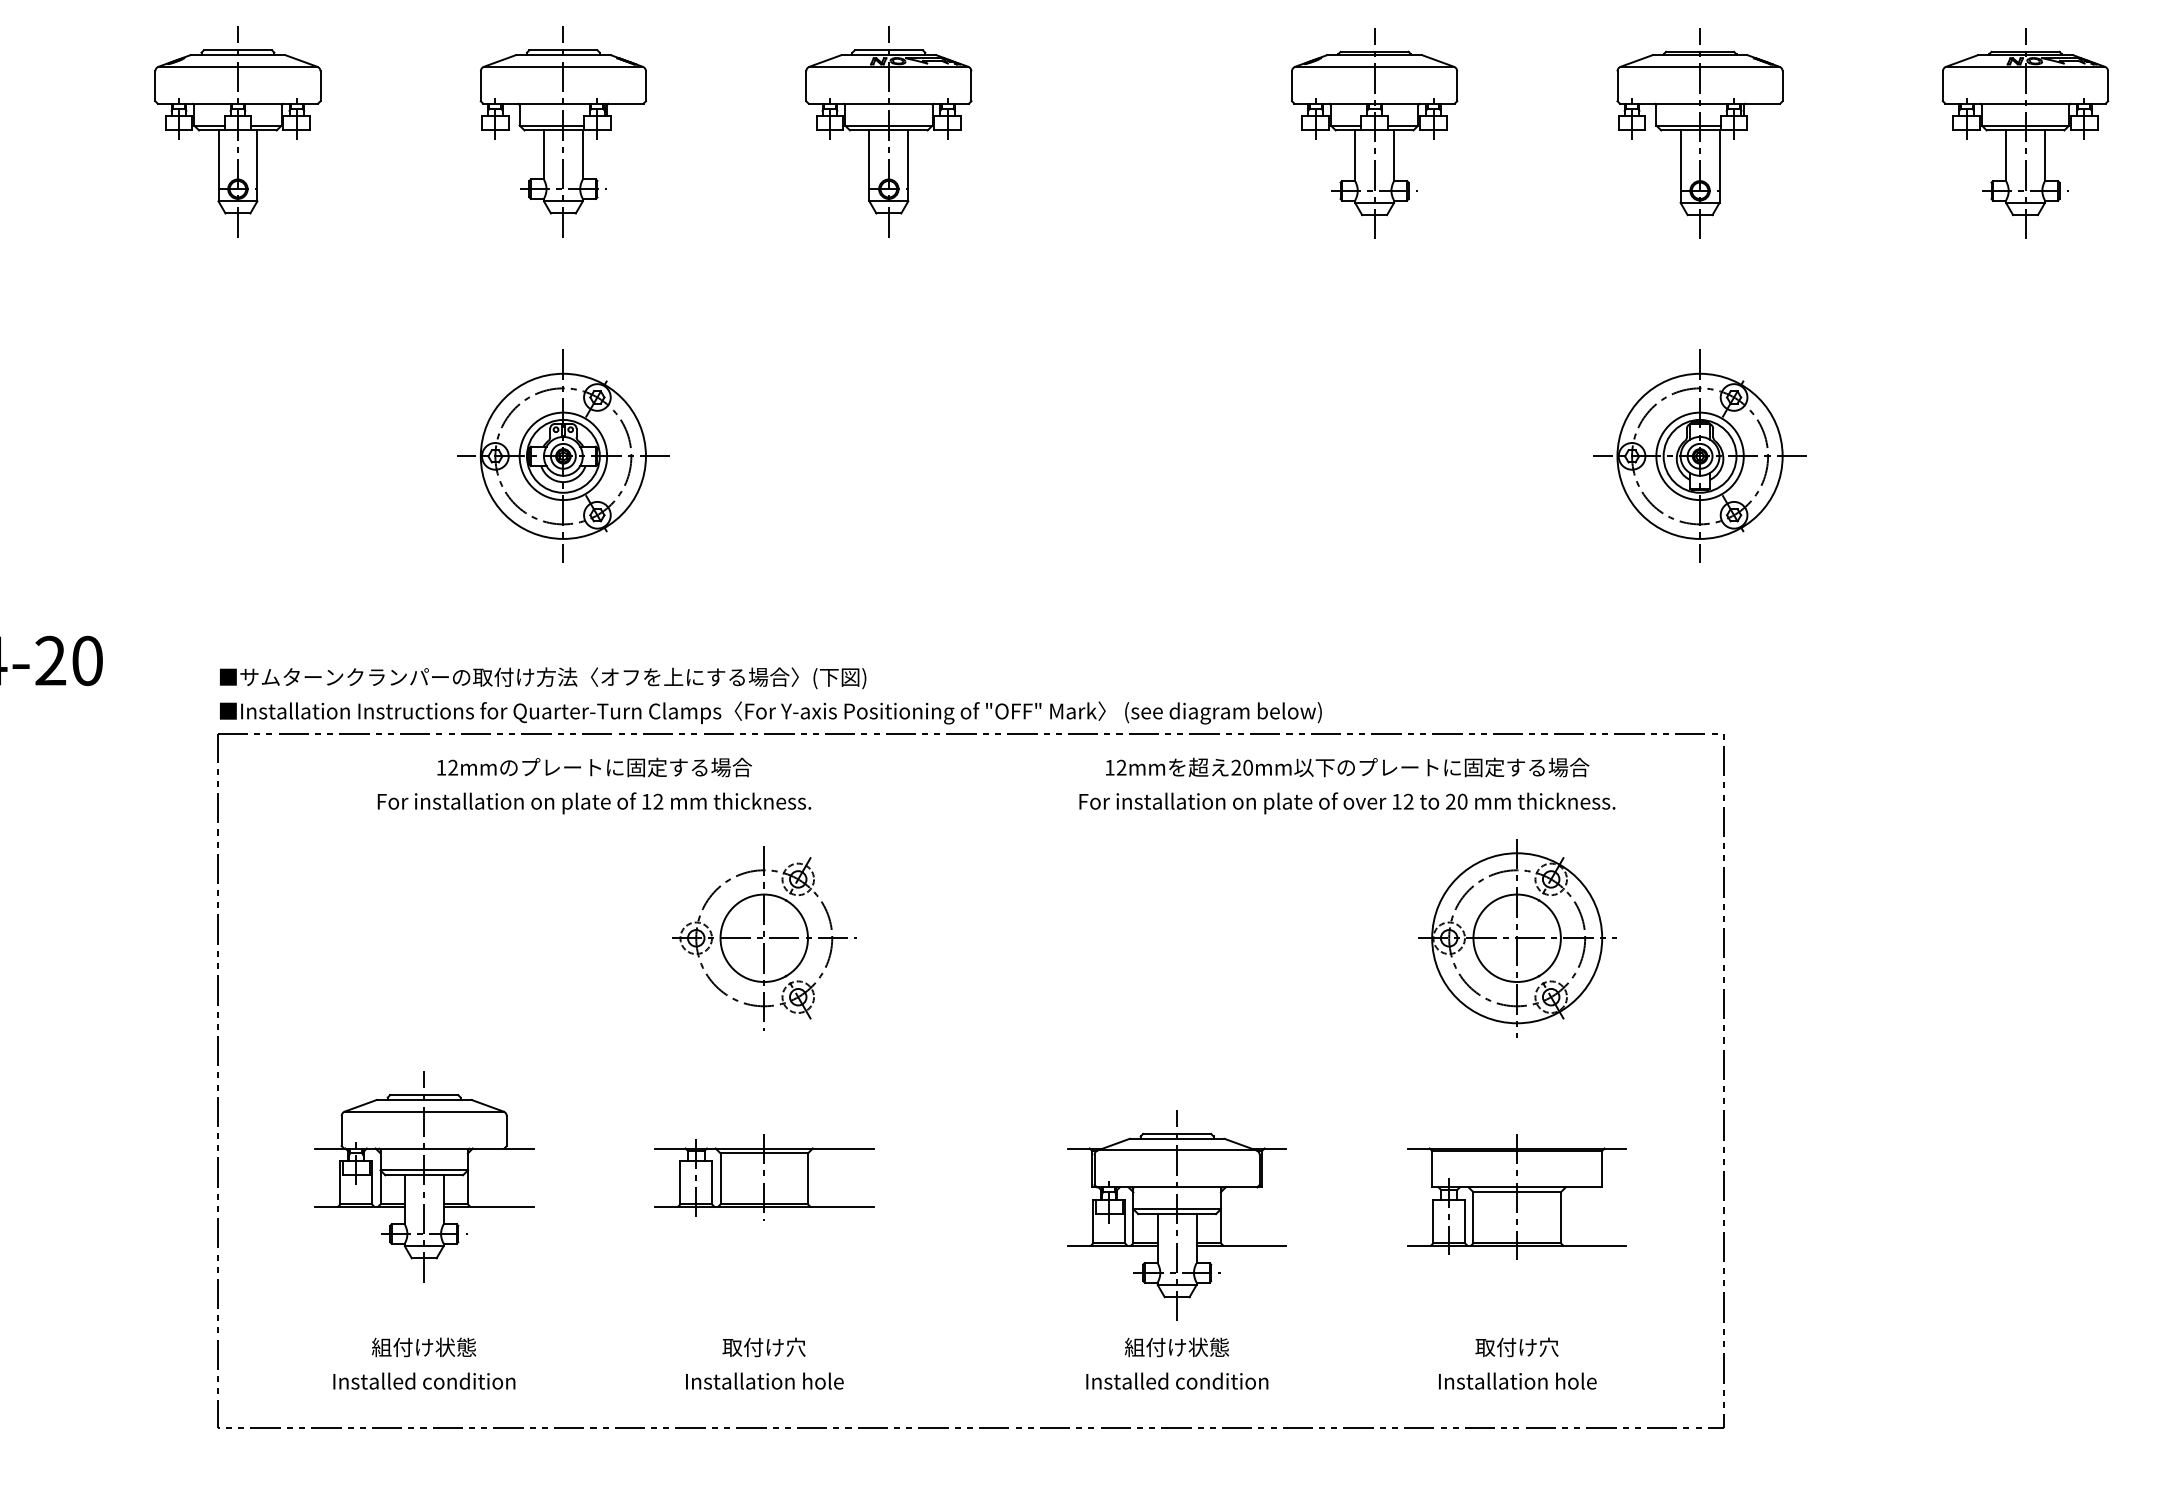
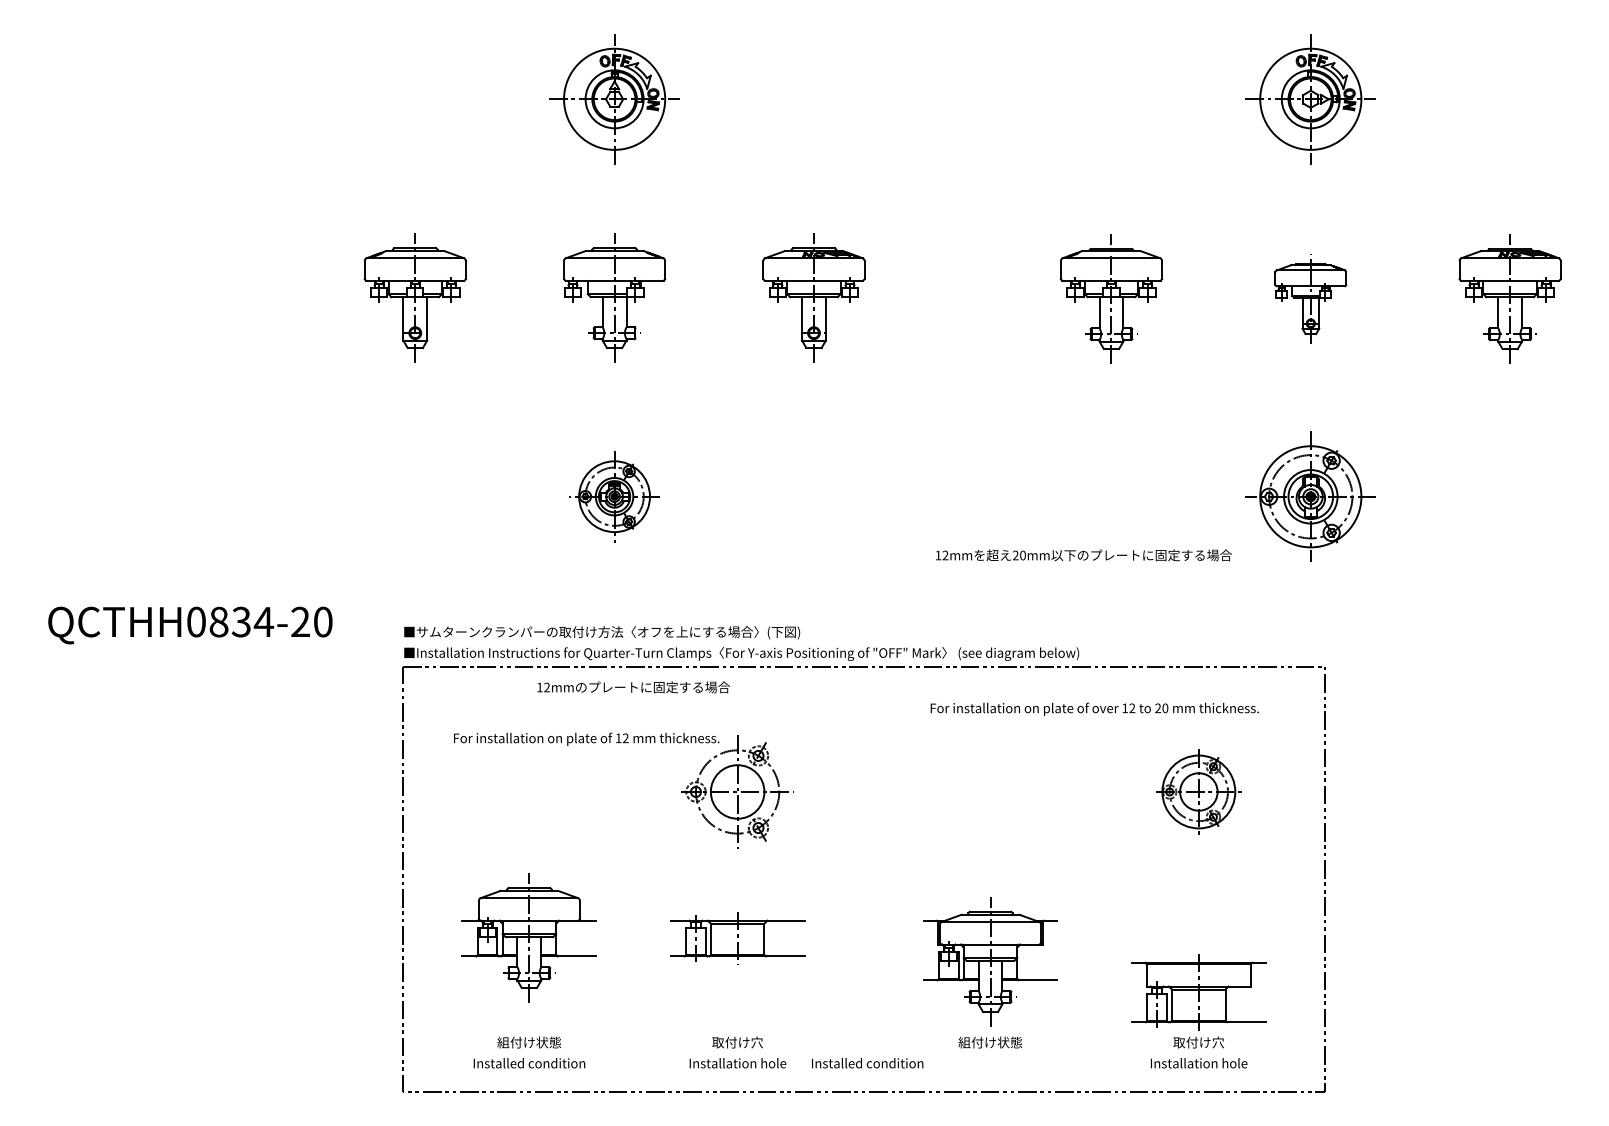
part: (1699, 132) -> (1310, 298), size x0.7
part: (563, 455) -> (614, 496), size x0.7
text: (1346, 767) -> (1083, 555), moved
text: (594, 801) -> (586, 738), moved
part: (1516, 937) -> (1198, 791), size x0.7
part: (1516, 1197) -> (1198, 992), moved
text: (1177, 1381) -> (867, 1063), moved

